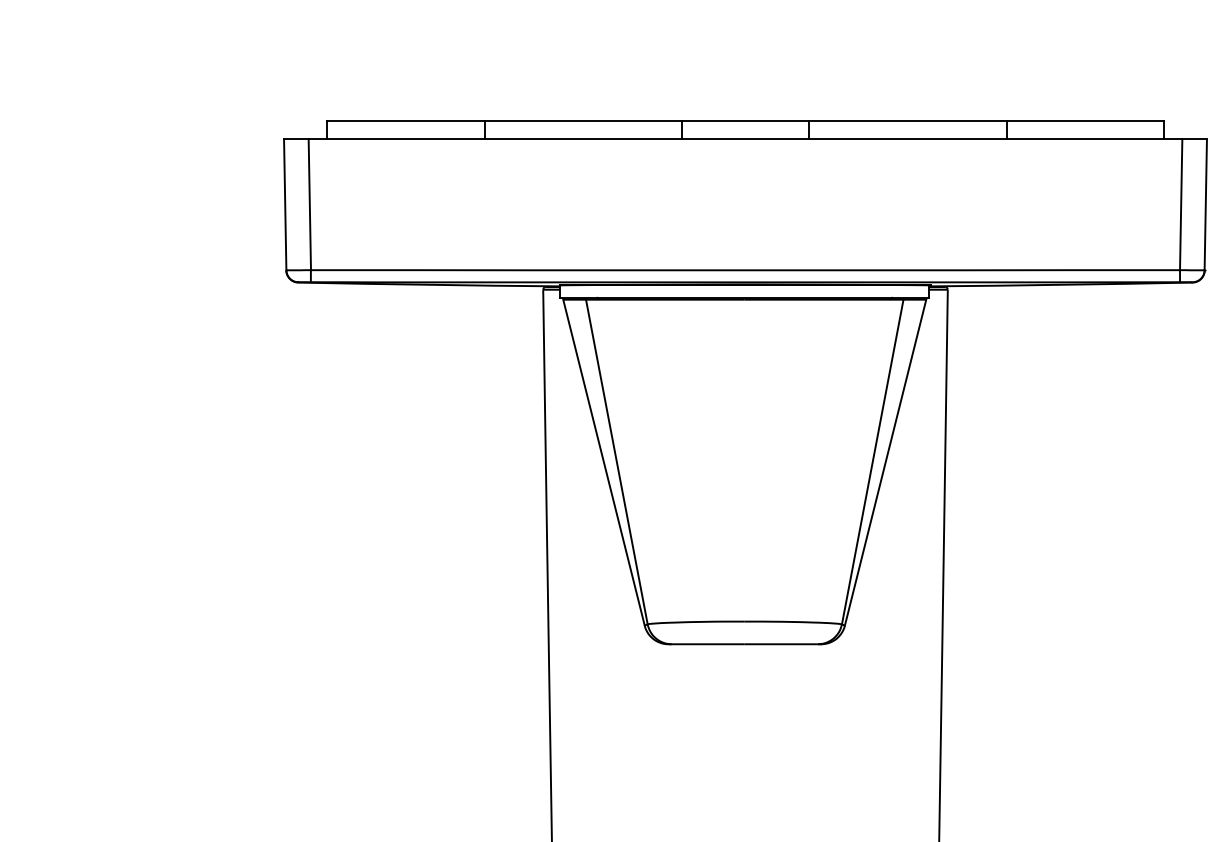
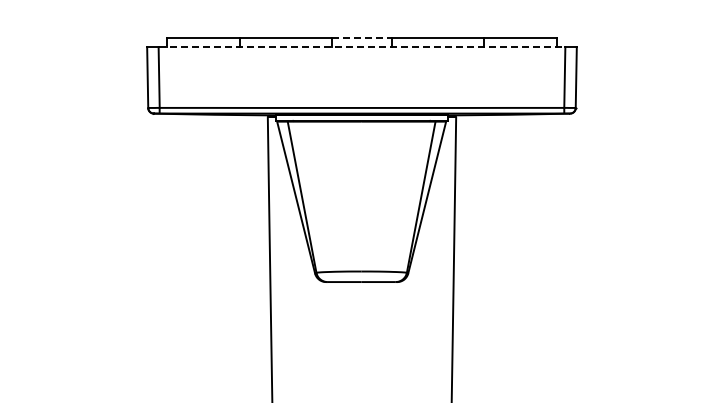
line: (746, 121) -> (362, 38), solid -> dashed
line: (746, 140) -> (362, 47), solid -> dashed

